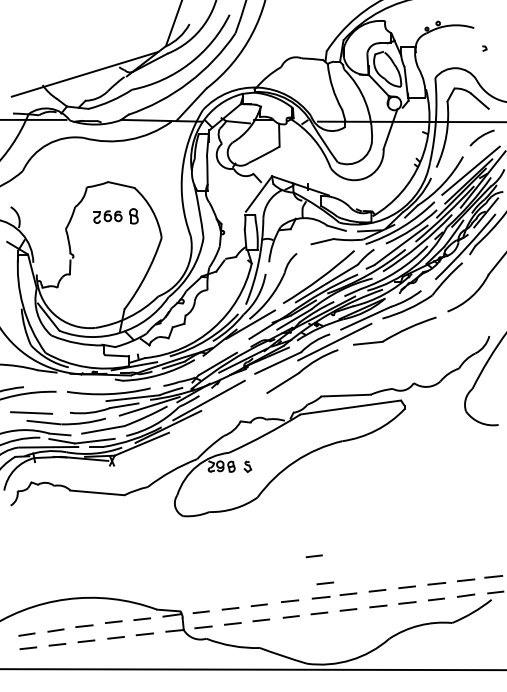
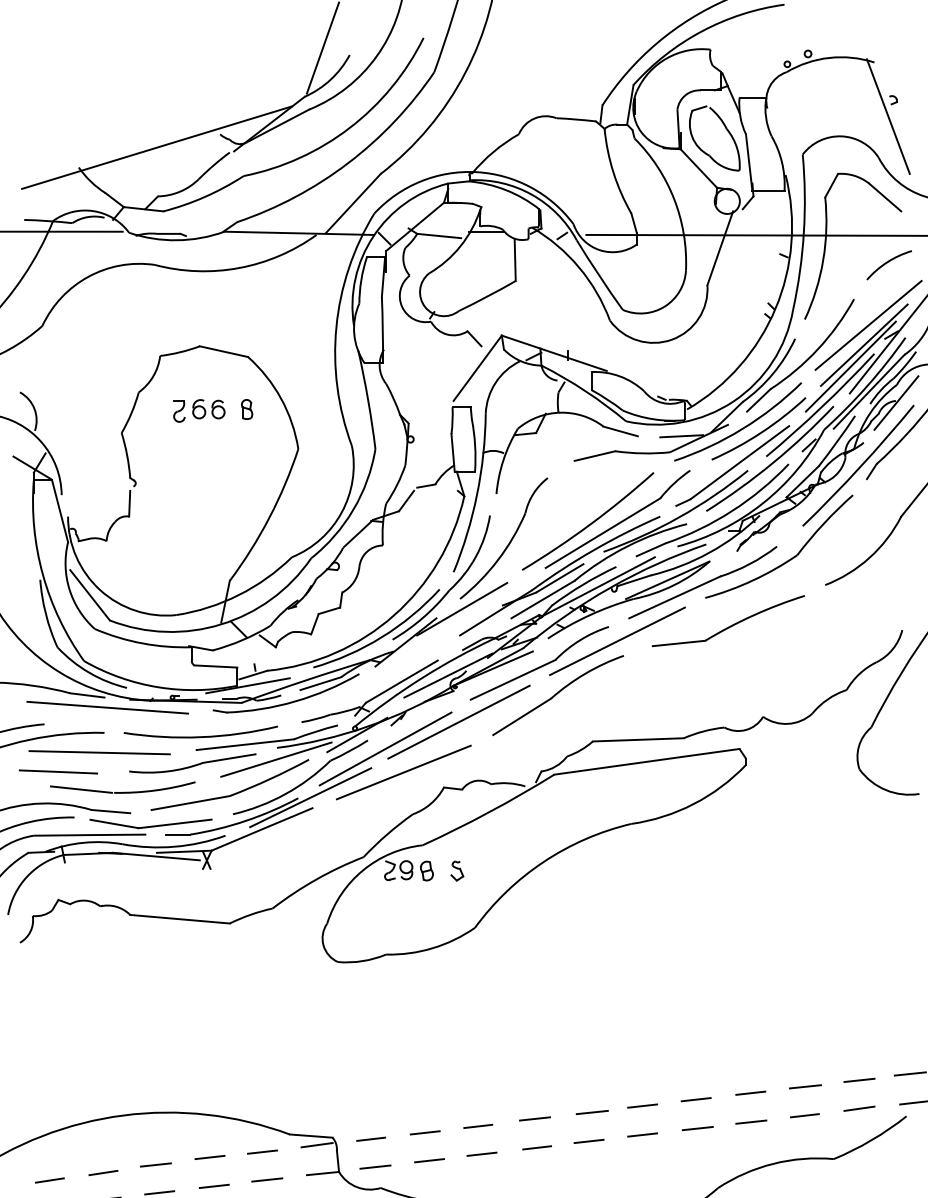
line: (481, 57) -> (887, 116), added
part: (133, 216) -> (246, 409), size x0.71
line: (57, 377) -> (106, 706), added
line: (248, 385) -> (458, 721), added
line: (53, 402) -> (98, 752), added
line: (218, 412) -> (403, 771), added
line: (313, 556) -> (578, 1036), removed
line: (325, 583) -> (600, 1086), removed

